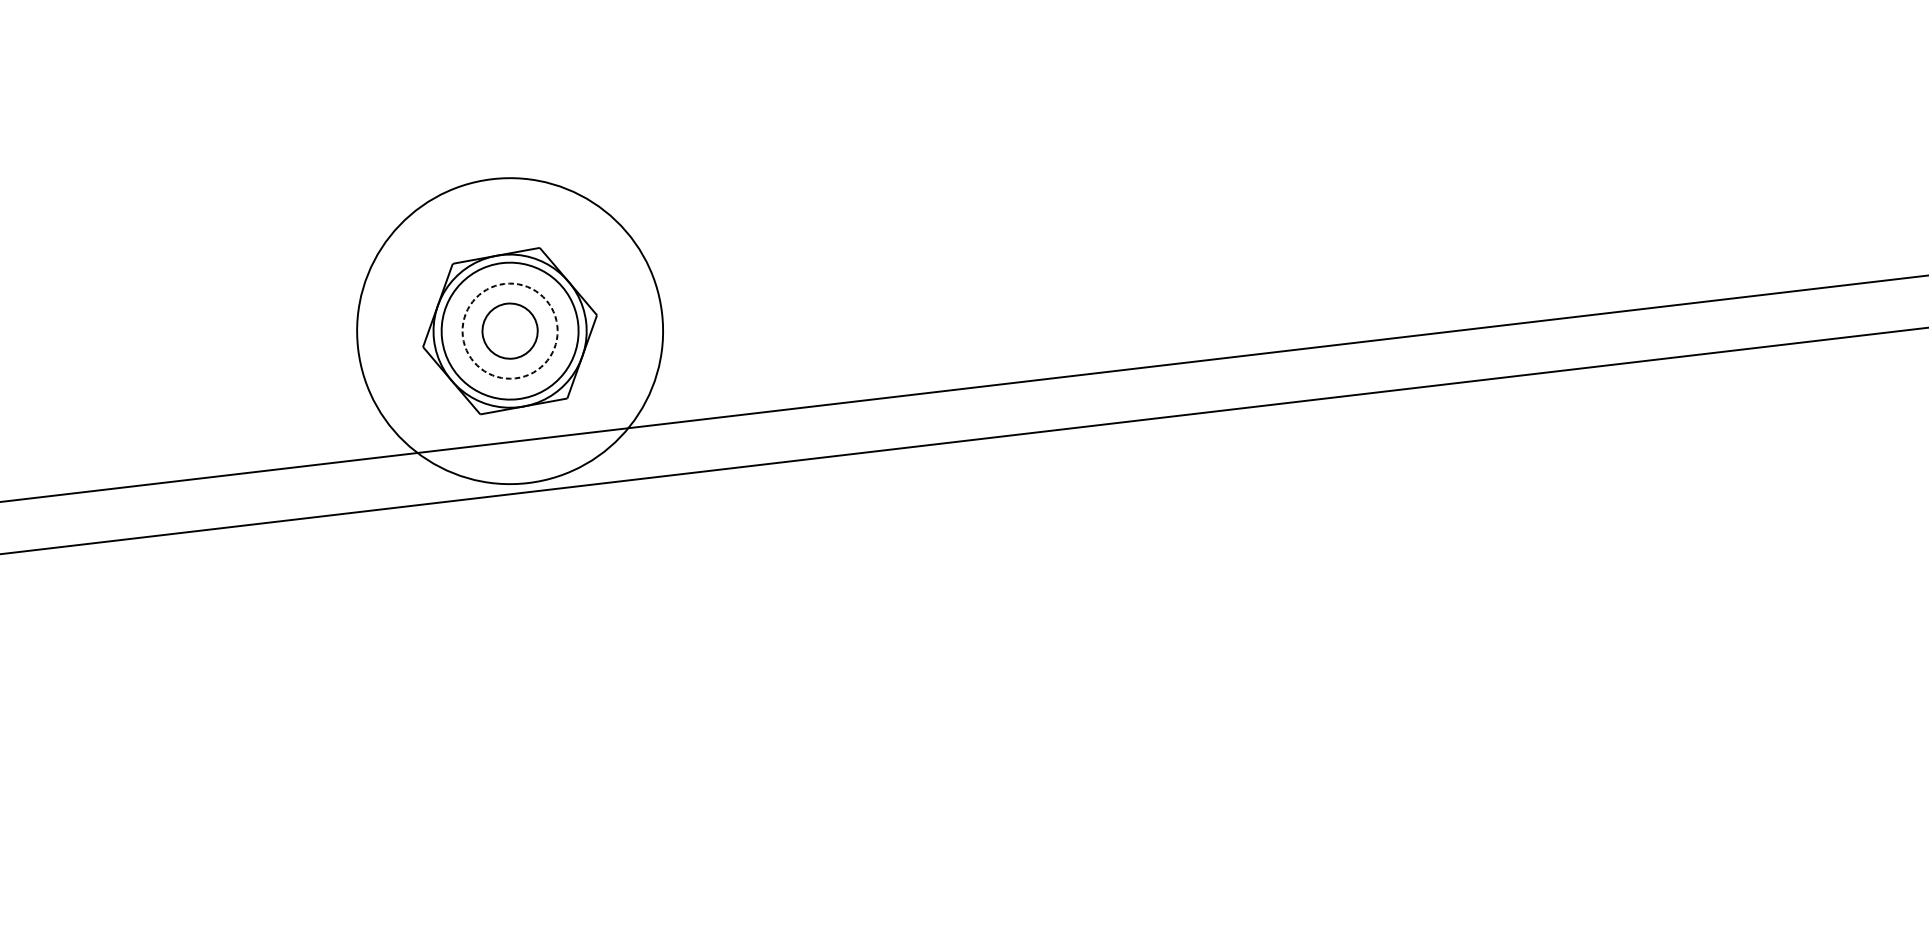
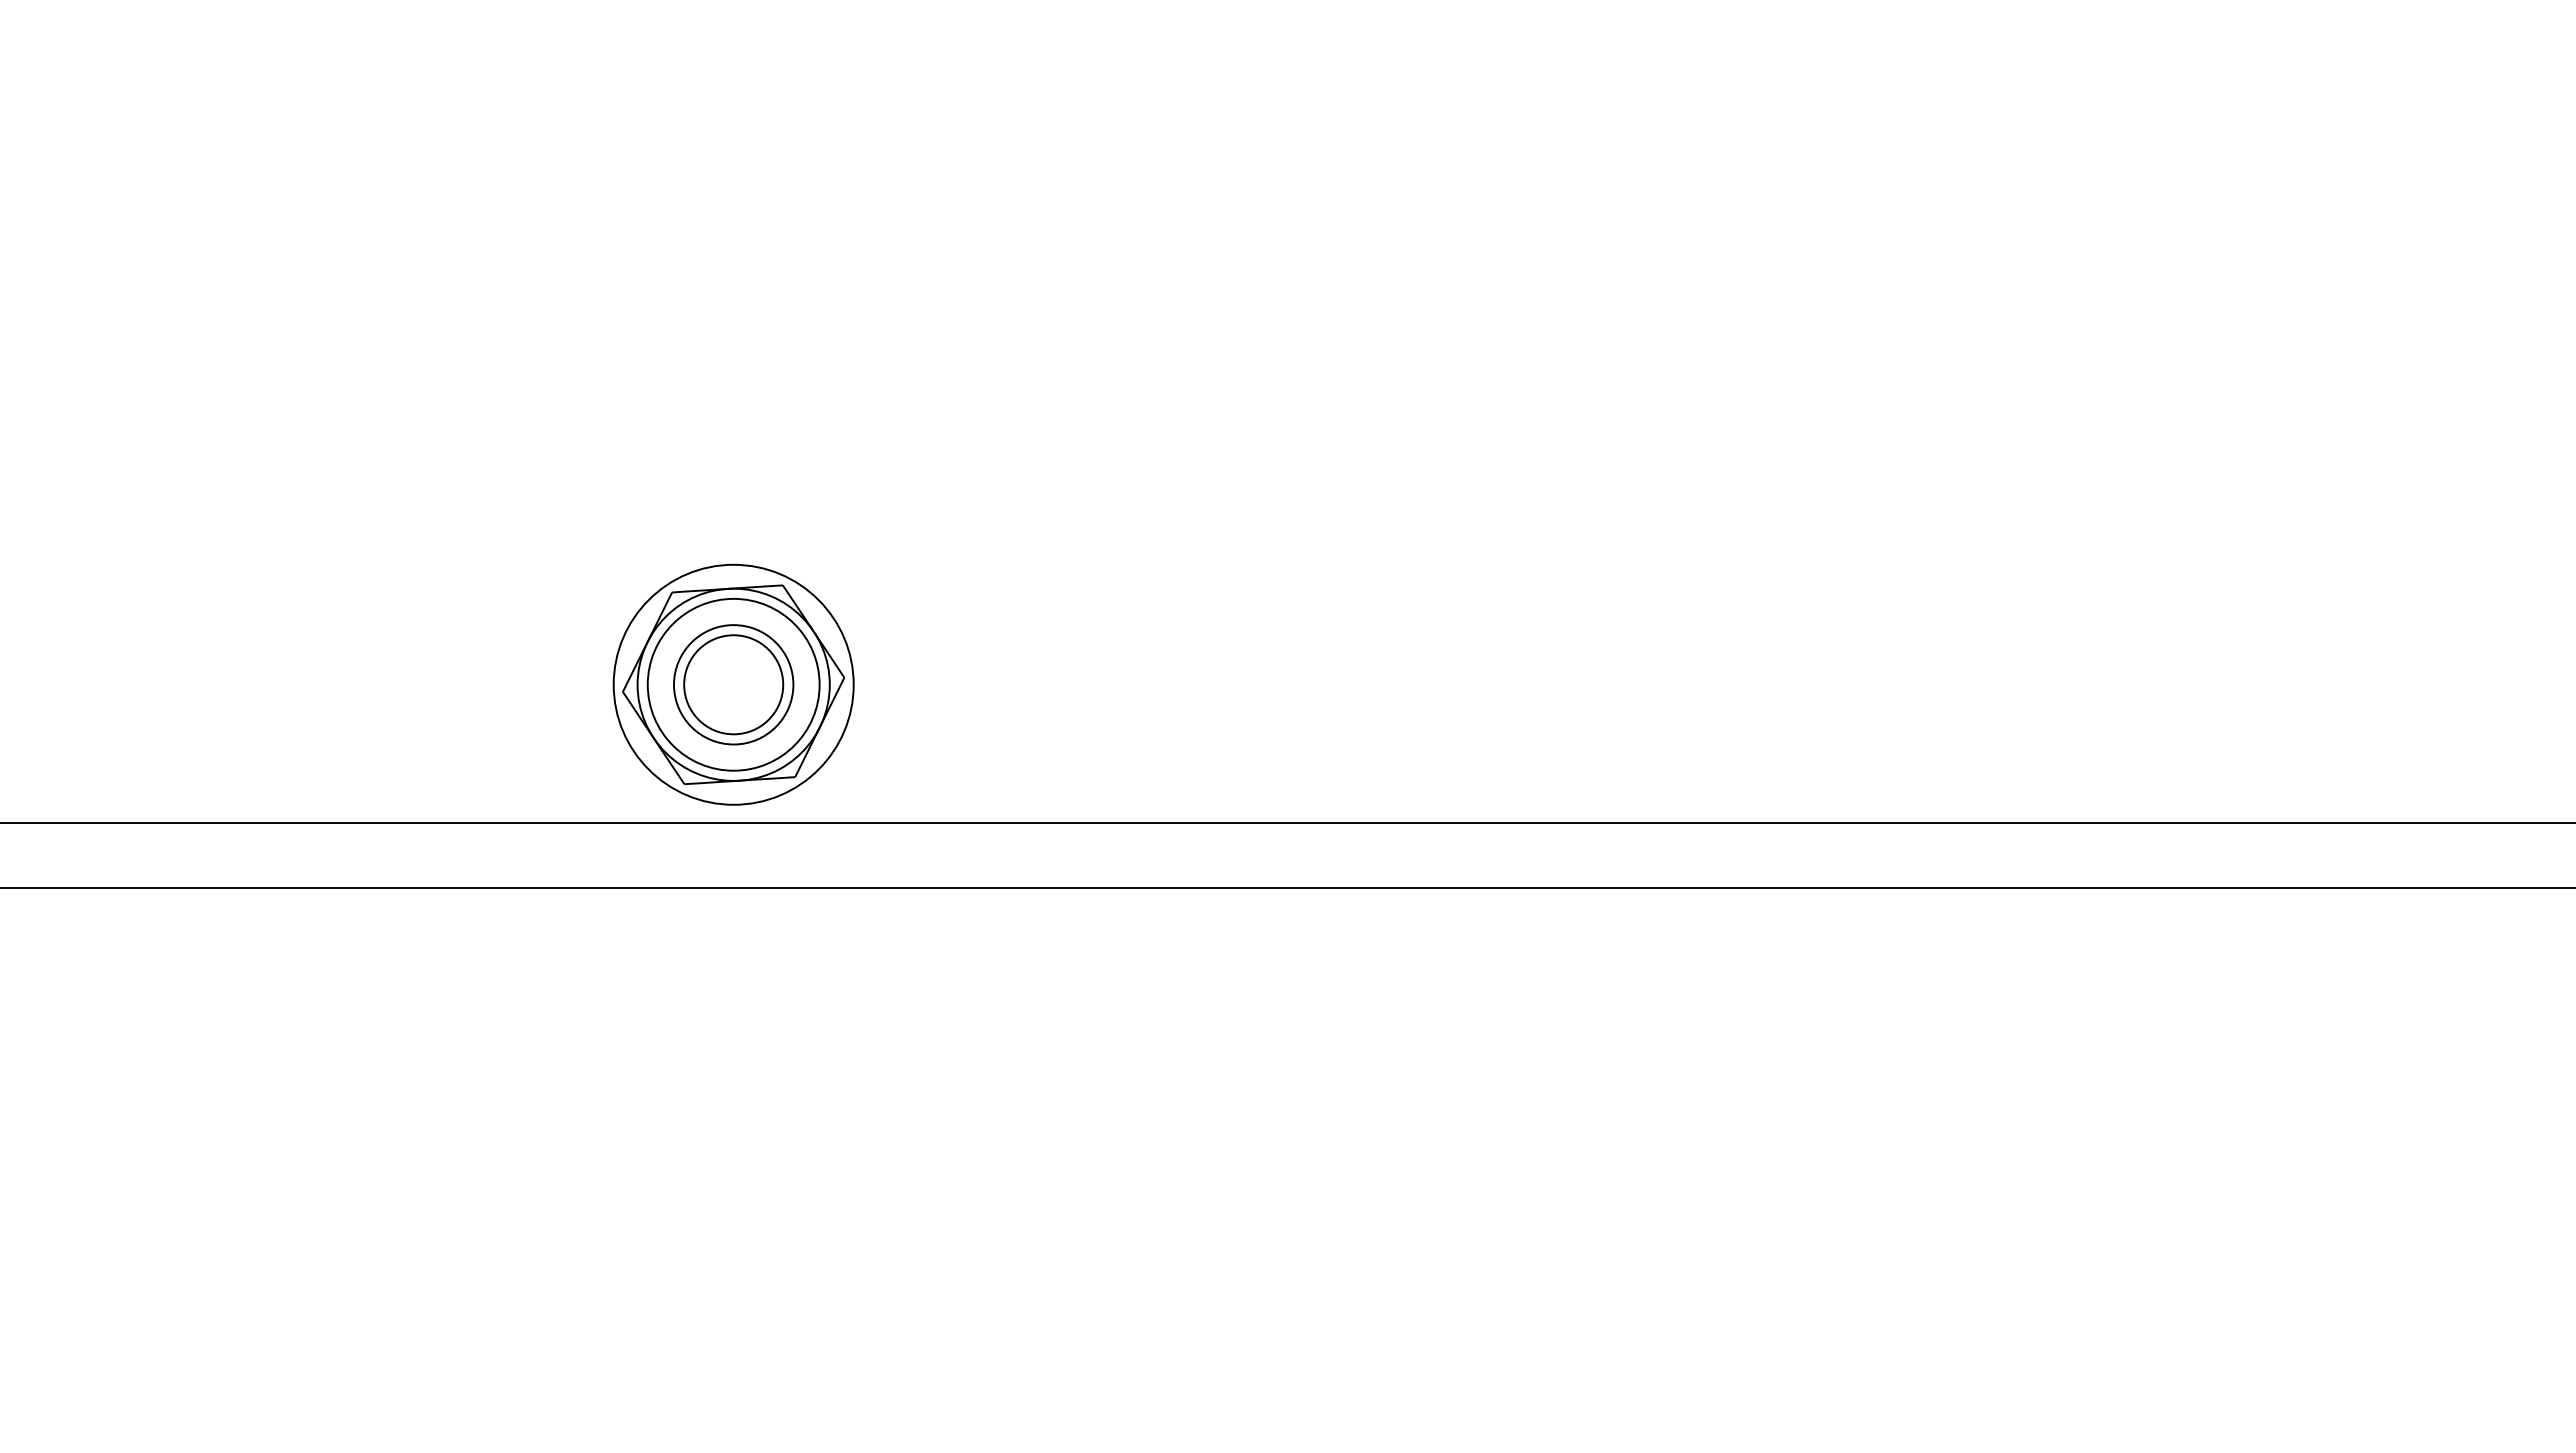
circle: (509, 330) -> (733, 684), dashed -> solid
circle: (509, 330) -> (733, 684), size x0.62
circle: (509, 330) -> (733, 684), size x1.43

